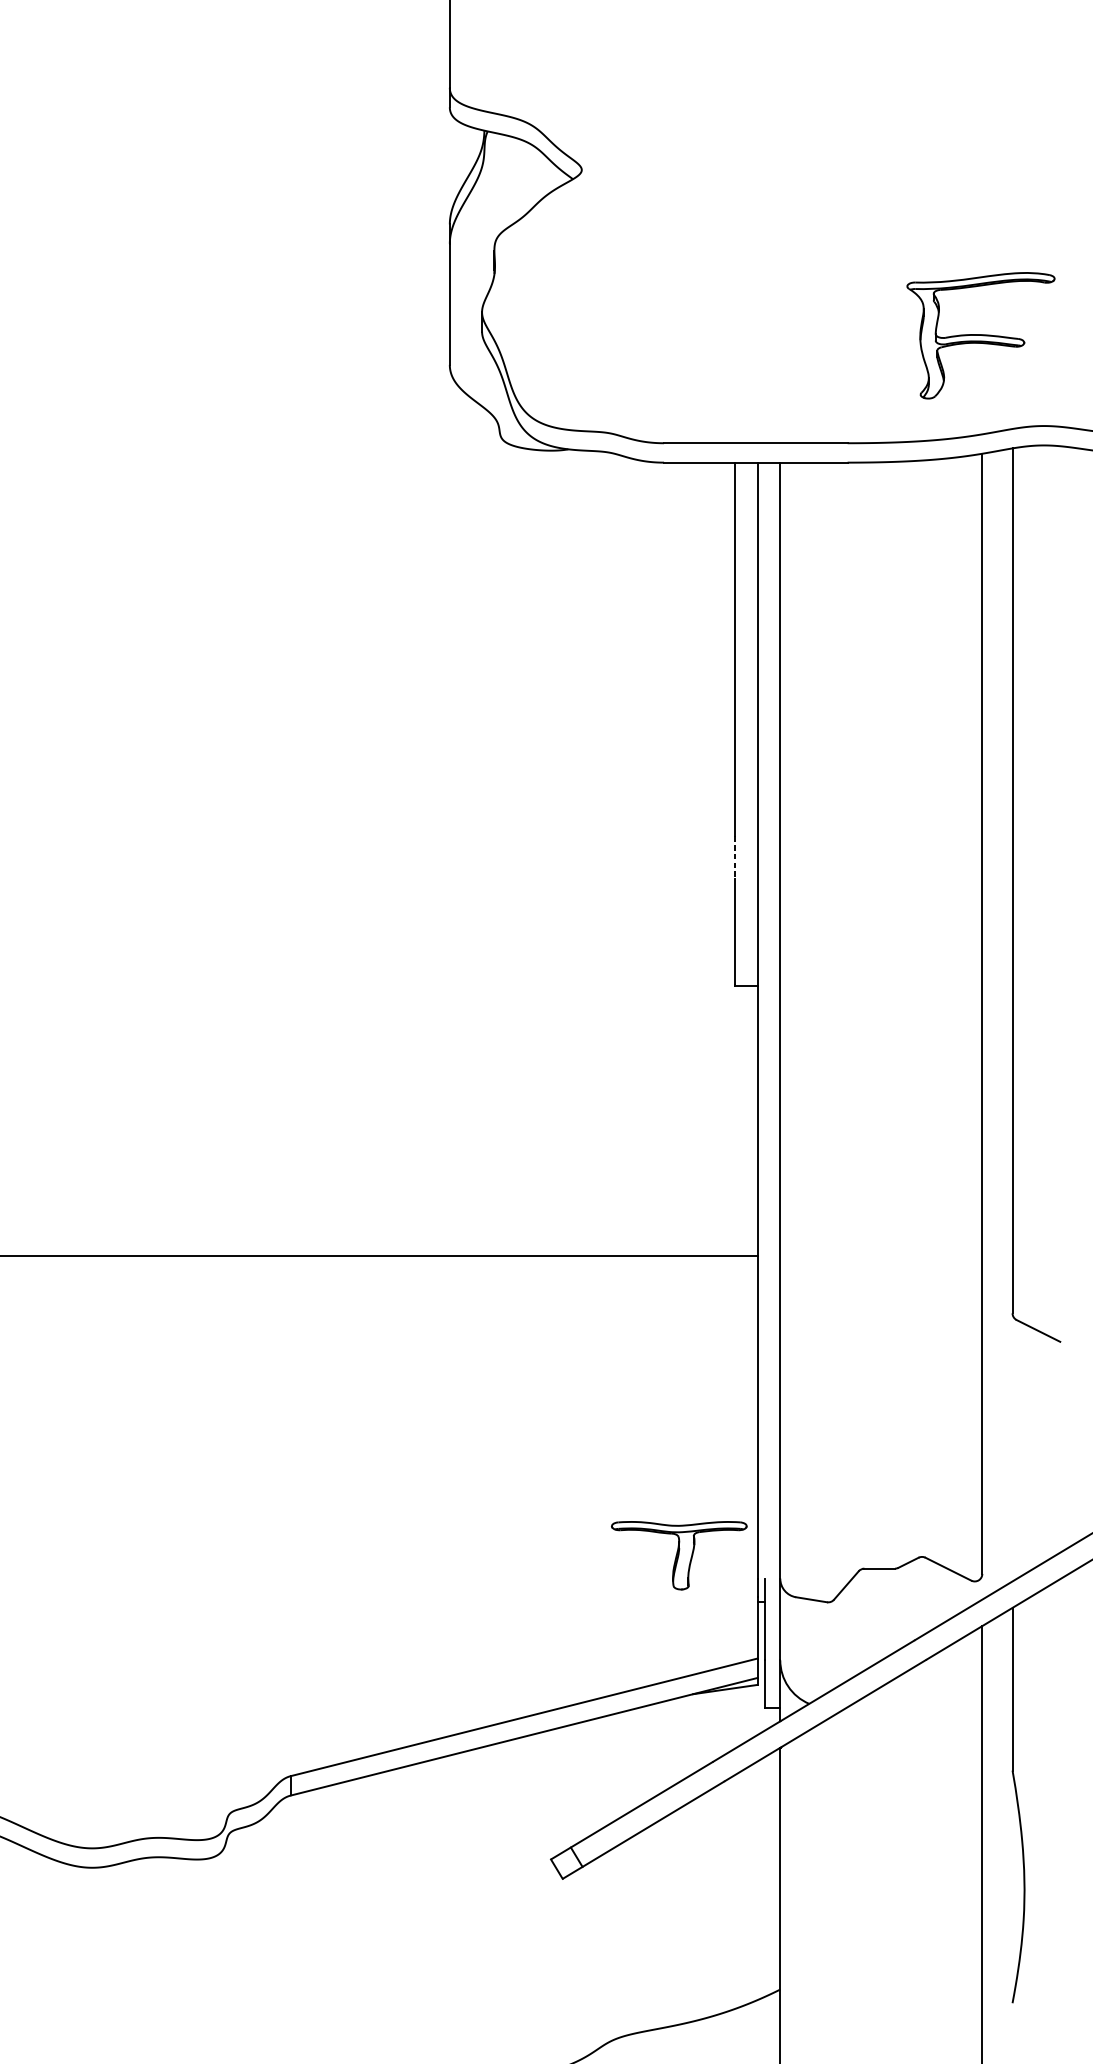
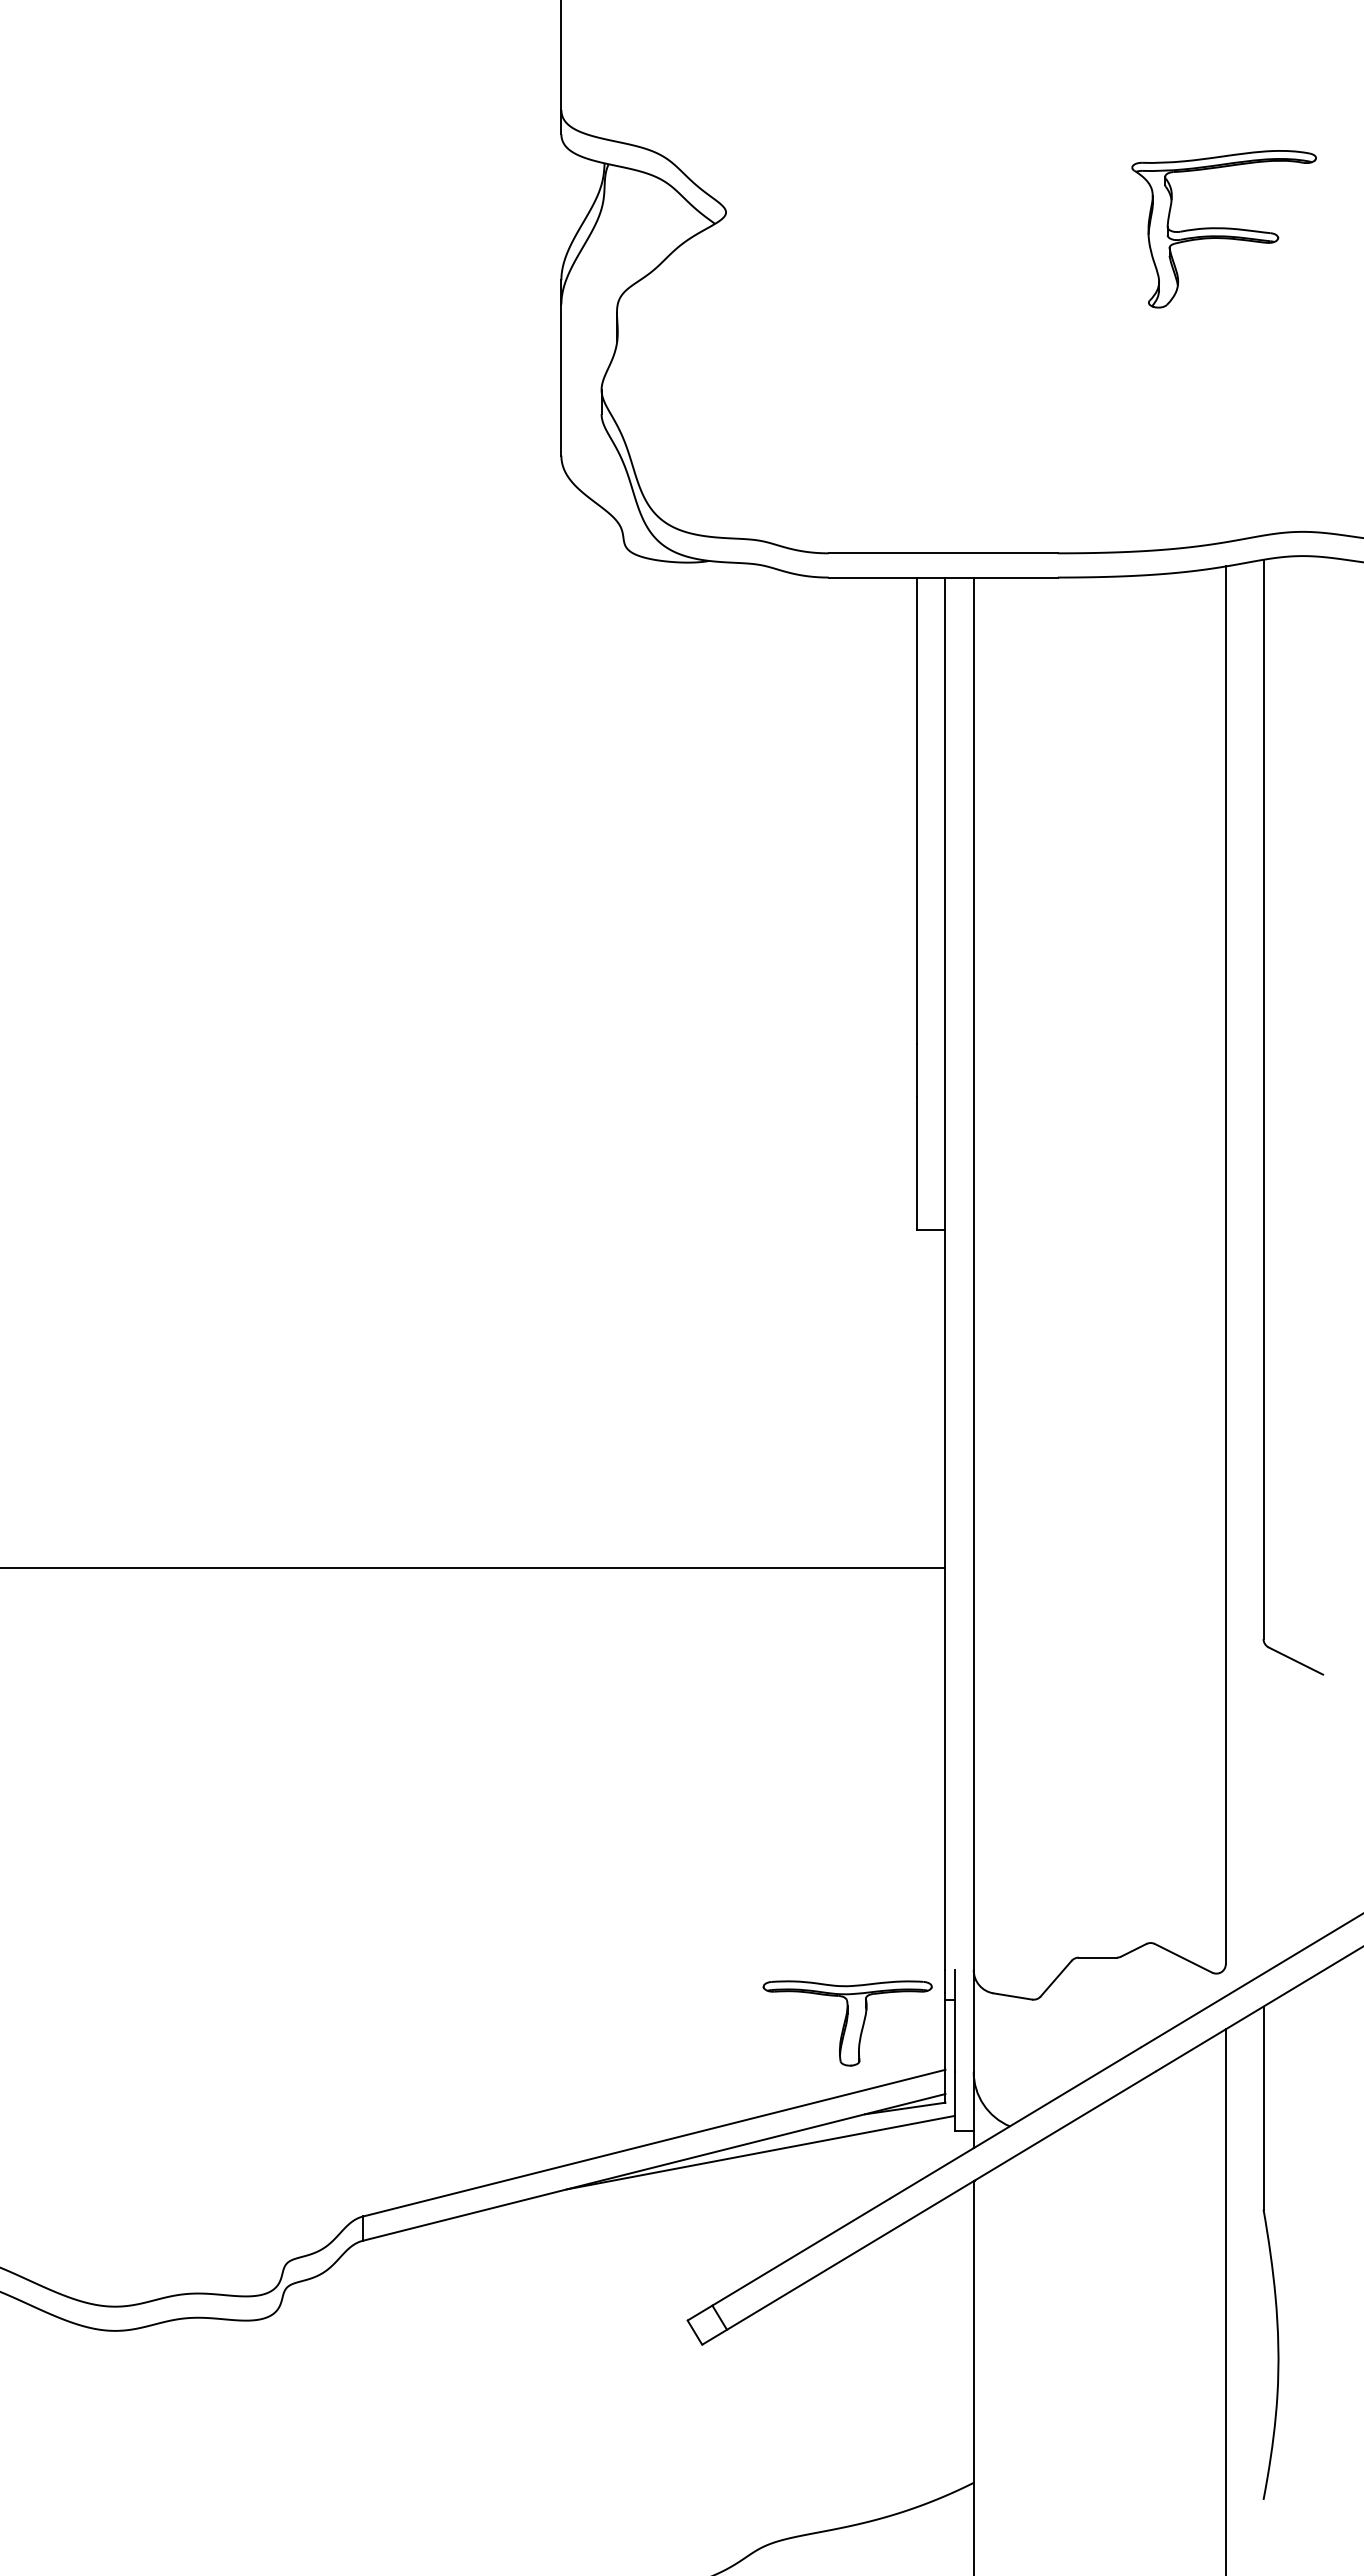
part: (980, 335) -> (1223, 229), moved
line: (735, 857) -> (917, 1070), dashed -> solid
part: (679, 1555) -> (847, 2023), moved
line: (609, 1724) -> (760, 2152), added

